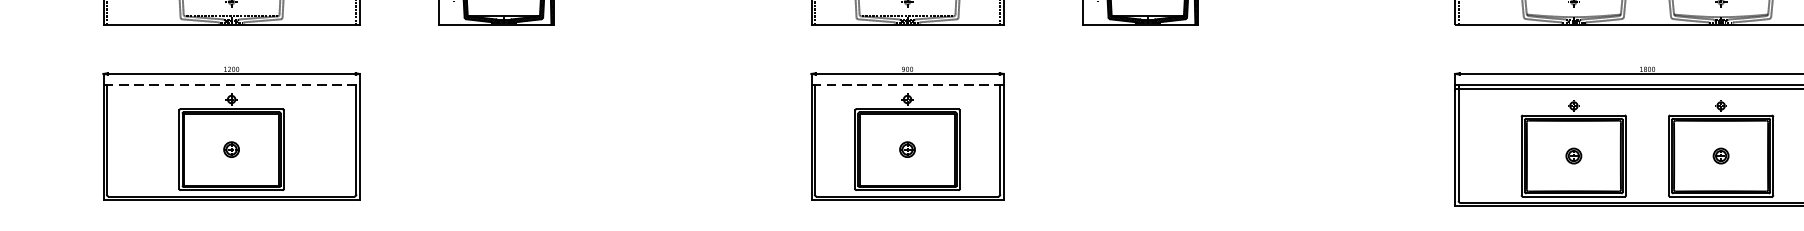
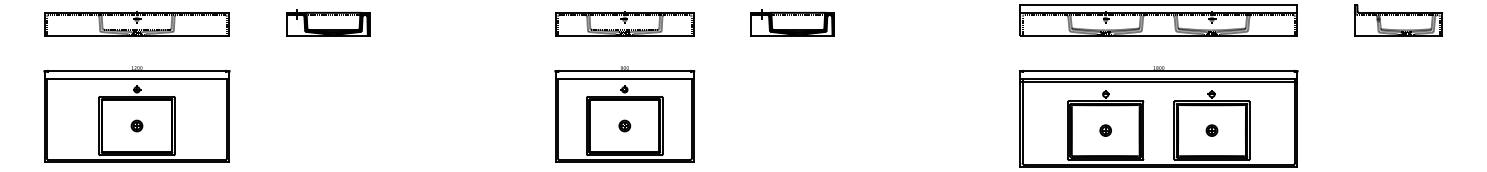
line: (232, 85) -> (137, 79), dashed -> solid
line: (908, 85) -> (625, 79), dashed -> solid

